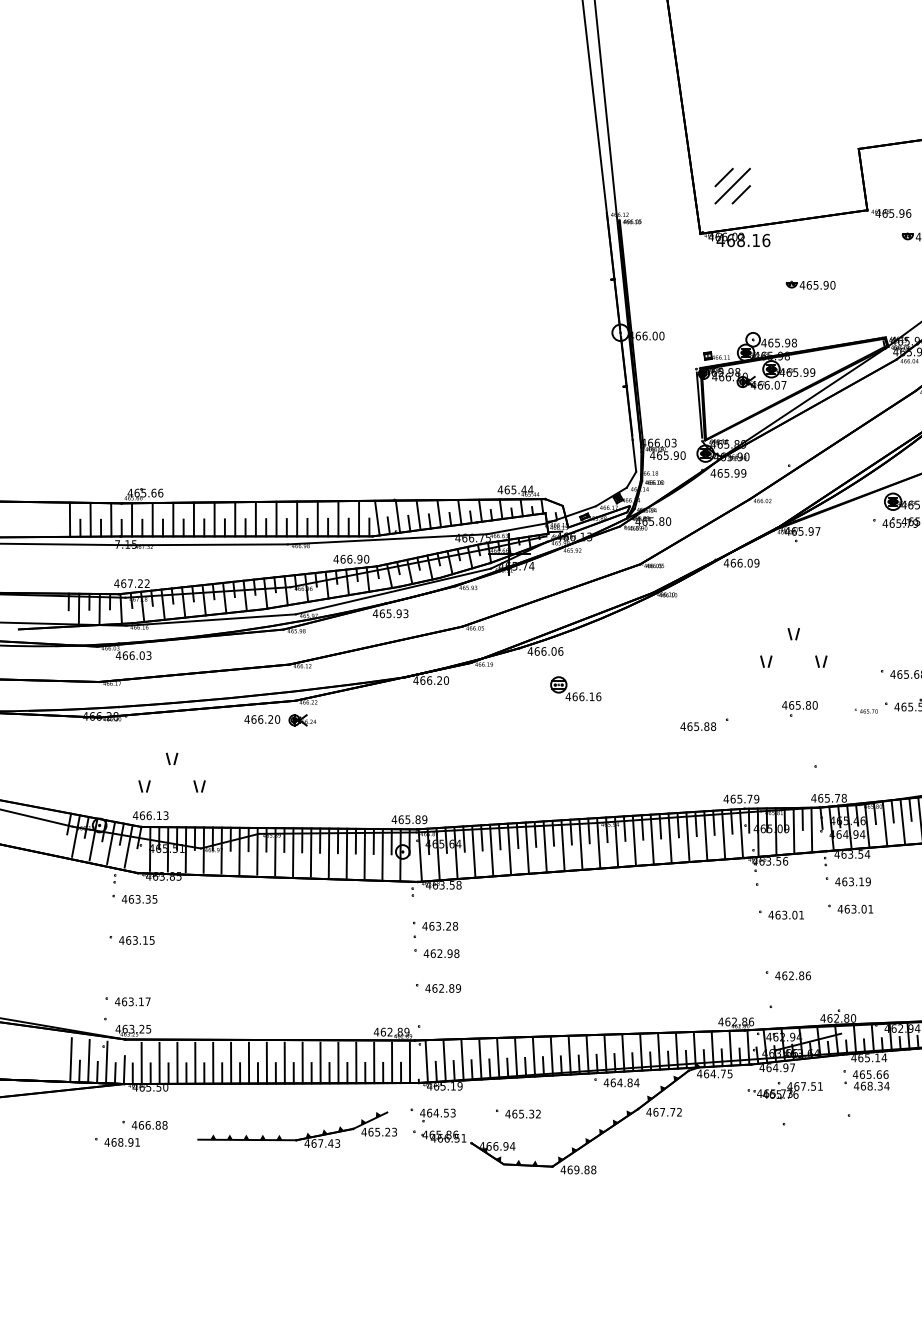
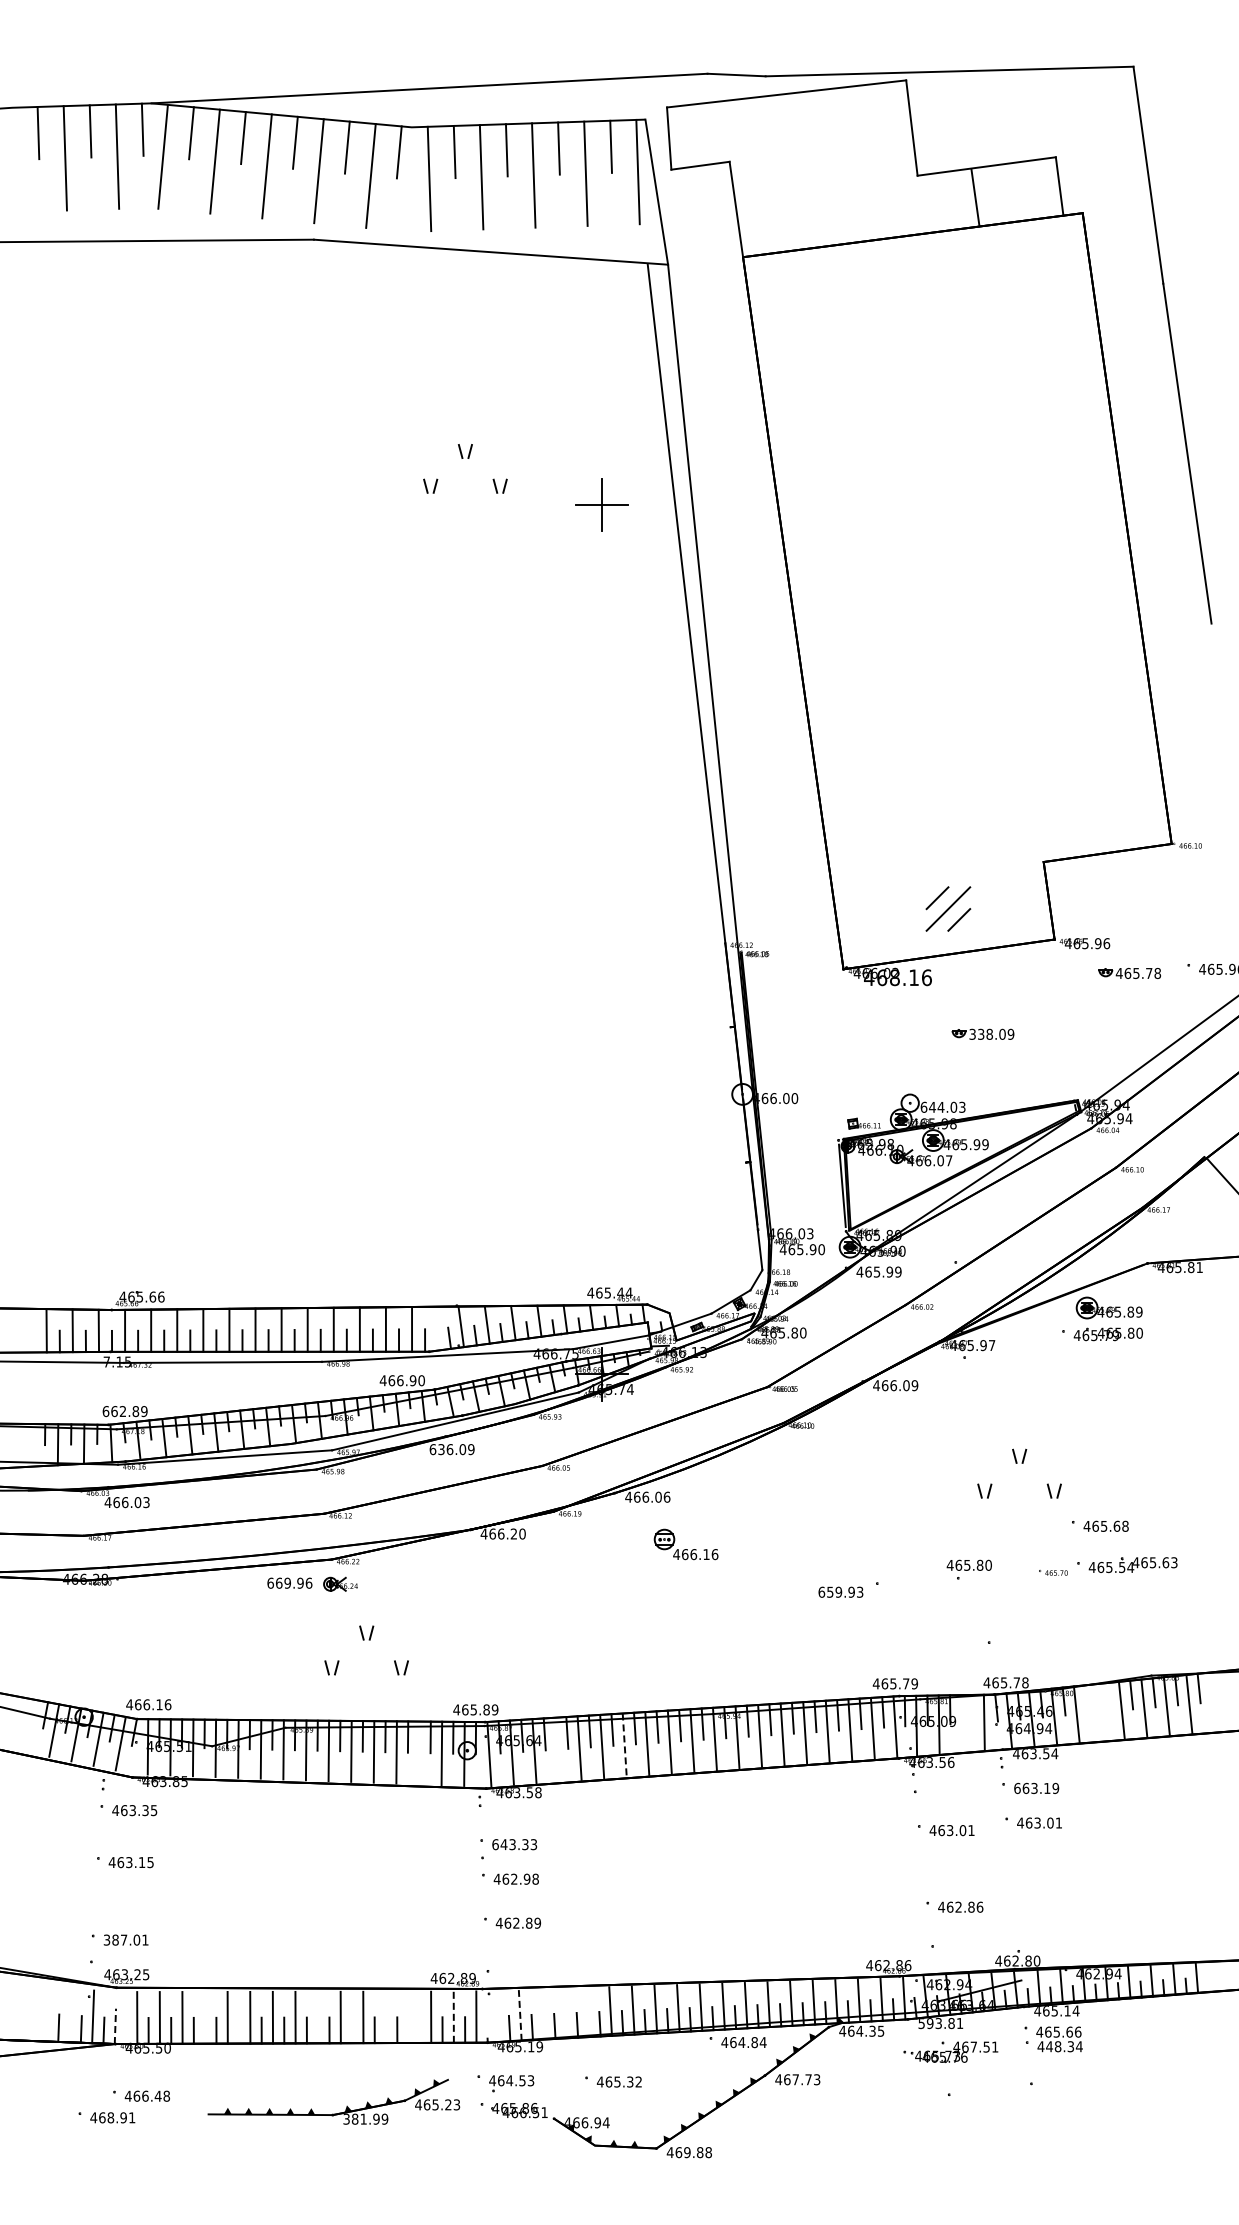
part: (732, 185) -> (948, 908), moved
text: (817, 284) -> (991, 1033), 465.90 -> 338.09
text: (778, 342) -> (942, 1106), 465.98 -> 644.03
line: (377, 517) -> (435, 1328), removed
text: (131, 583) -> (124, 1411), 467.22 -> 662.89
text: (390, 613) -> (451, 1449), 465.93 -> 636.09
part: (792, 639) -> (1017, 1463), moved
text: (262, 718) -> (289, 1582), 466.20 -> 669.96
text: (698, 726) -> (840, 1591), 465.88 -> 659.93
part: (170, 764) -> (364, 1640), moved
line: (910, 809) -> (1108, 1697), removed
line: (892, 811) -> (1086, 1699), removed
text: (165, 815) -> (167, 1704), 466.13 -> 466.16
line: (802, 818) -> (972, 1708), removed
line: (902, 821) -> (1099, 1712), removed
line: (793, 830) -> (961, 1723), removed
line: (527, 847) -> (624, 1745), solid -> dashed
line: (474, 851) -> (557, 1749), removed
line: (364, 853) -> (419, 1752), removed
text: (837, 881) -> (1016, 1788), 463.19 -> 663.19
text: (440, 926) -> (514, 1844), 463.28 -> 643.33
text: (132, 1001) -> (125, 1939), 463.17 -> 387.01
line: (70, 1059) -> (47, 2013), removed
line: (480, 1059) -> (565, 2013), removed
line: (497, 1059) -> (587, 2012), removed
line: (444, 1060) -> (520, 2014), solid -> dashed
line: (462, 1060) -> (542, 2014), removed
line: (88, 1061) -> (70, 2015), removed
line: (356, 1062) -> (408, 2016), removed
line: (426, 1062) -> (497, 2016), removed
line: (195, 1063) -> (205, 2017), removed
line: (285, 1063) -> (318, 2017), removed
line: (338, 1063) -> (385, 2017), removed
line: (391, 1063) -> (453, 2017), solid -> dashed
text: (777, 1067) -> (940, 2023), 464.97 -> 593.81
line: (124, 1070) -> (115, 2026), solid -> dashed
line: (364, 1072) -> (419, 2029), removed
line: (222, 1073) -> (239, 2030), removed
line: (311, 1073) -> (352, 2030), removed
text: (723, 1073) -> (872, 2030), 464.75 -> 464.35
line: (132, 1074) -> (125, 2031), removed
text: (863, 1085) -> (1049, 2046), 468.34 -> 448.34
text: (679, 1112) -> (817, 2080), 467.72 -> 467.73
text: (157, 1124) -> (157, 2095), 466.88 -> 466.48
text: (322, 1142) -> (365, 2118), 467.43 -> 381.99

